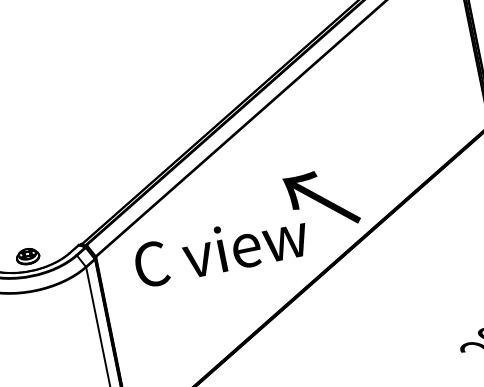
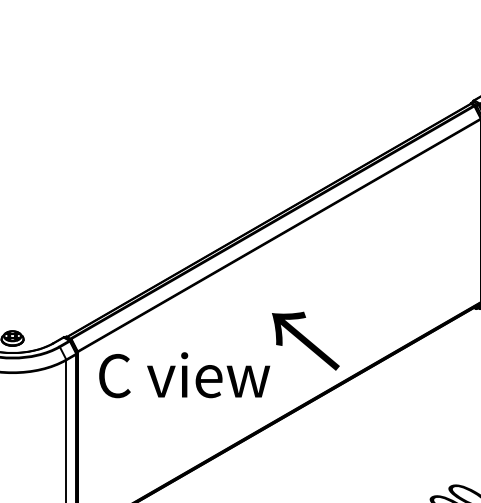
text: (221, 249) -> (184, 375), moved

